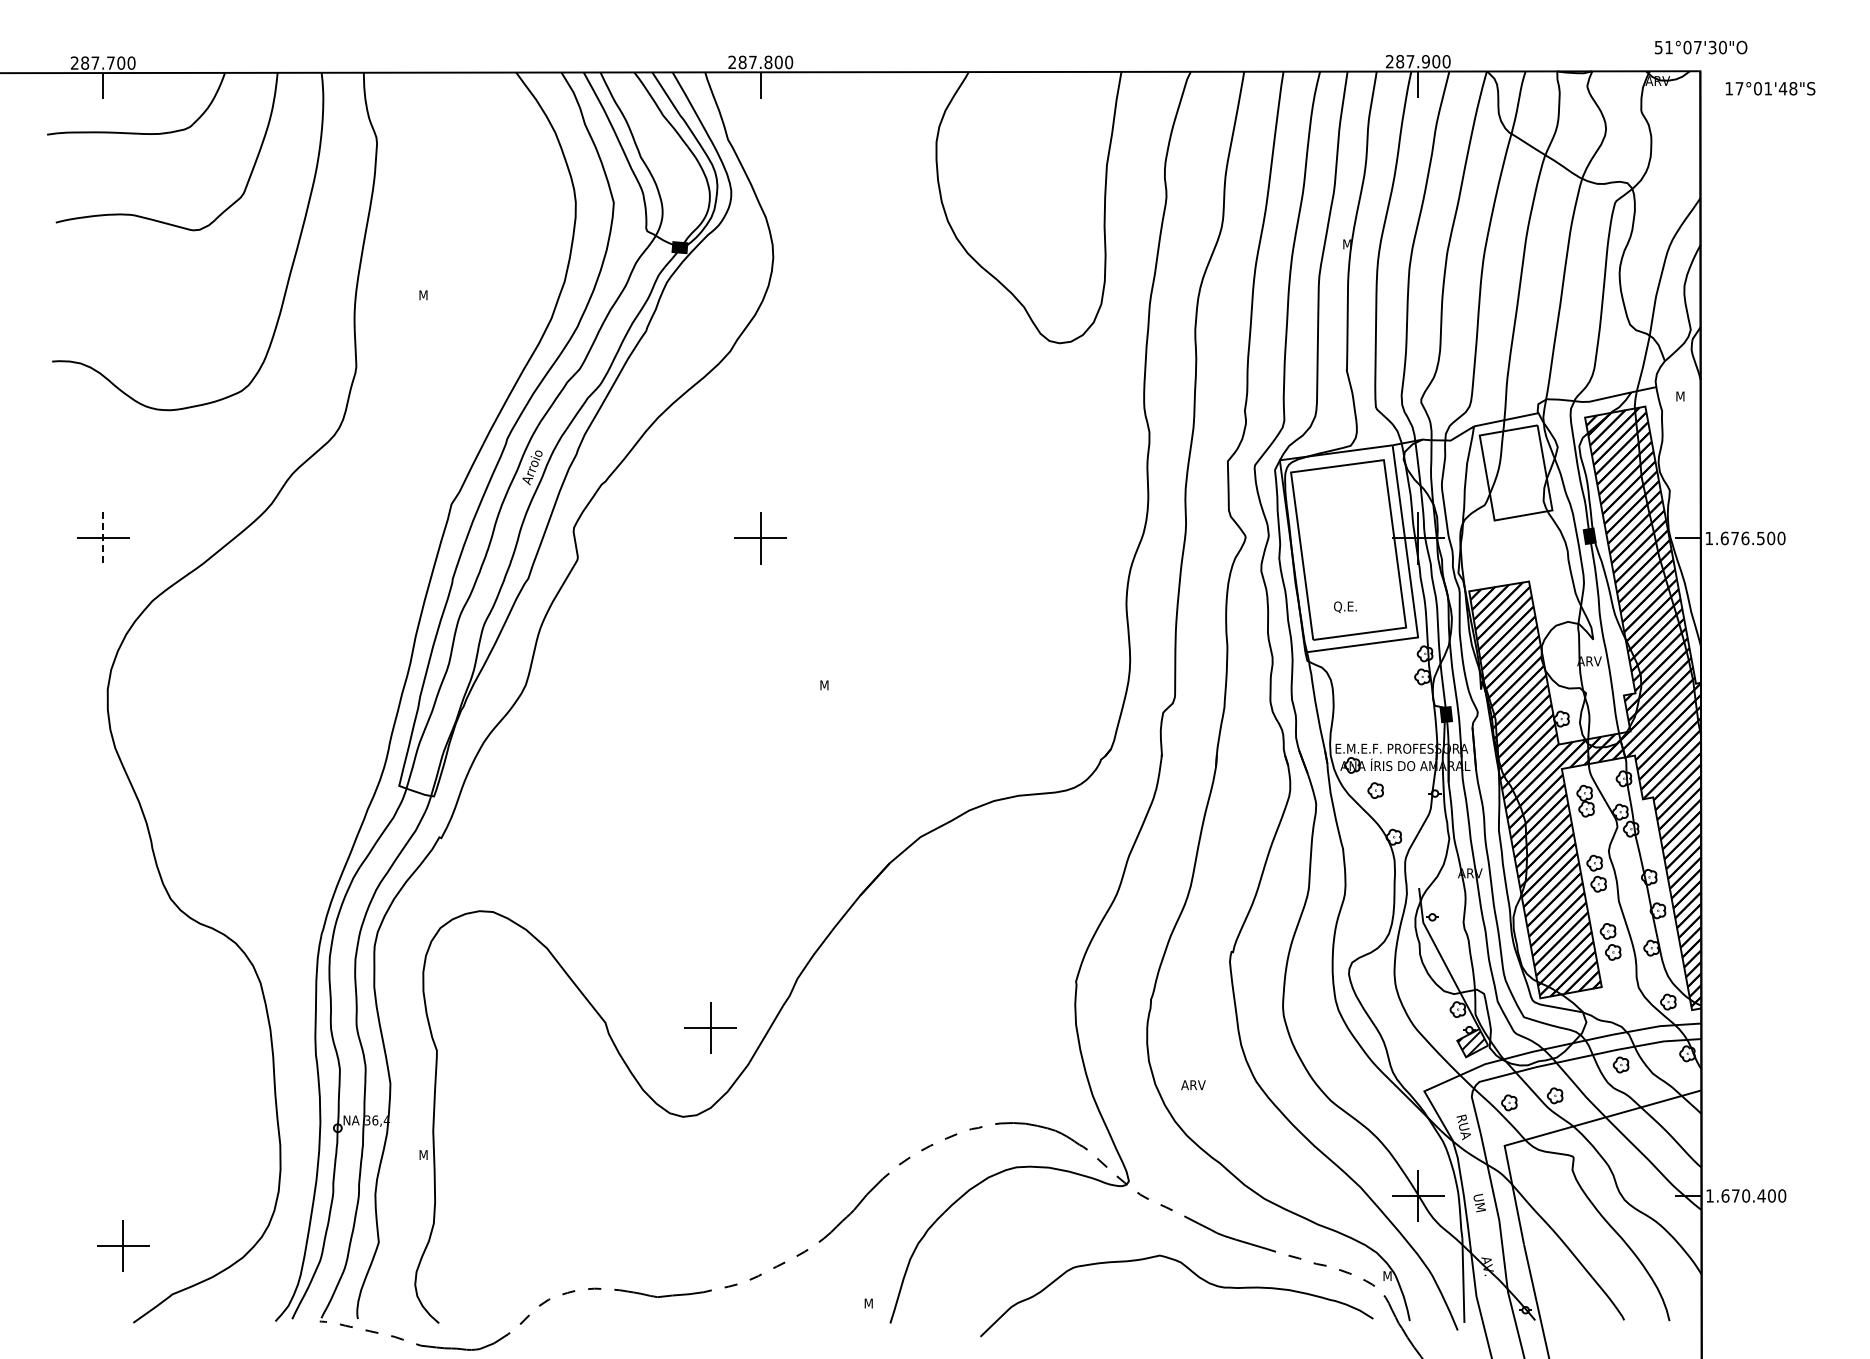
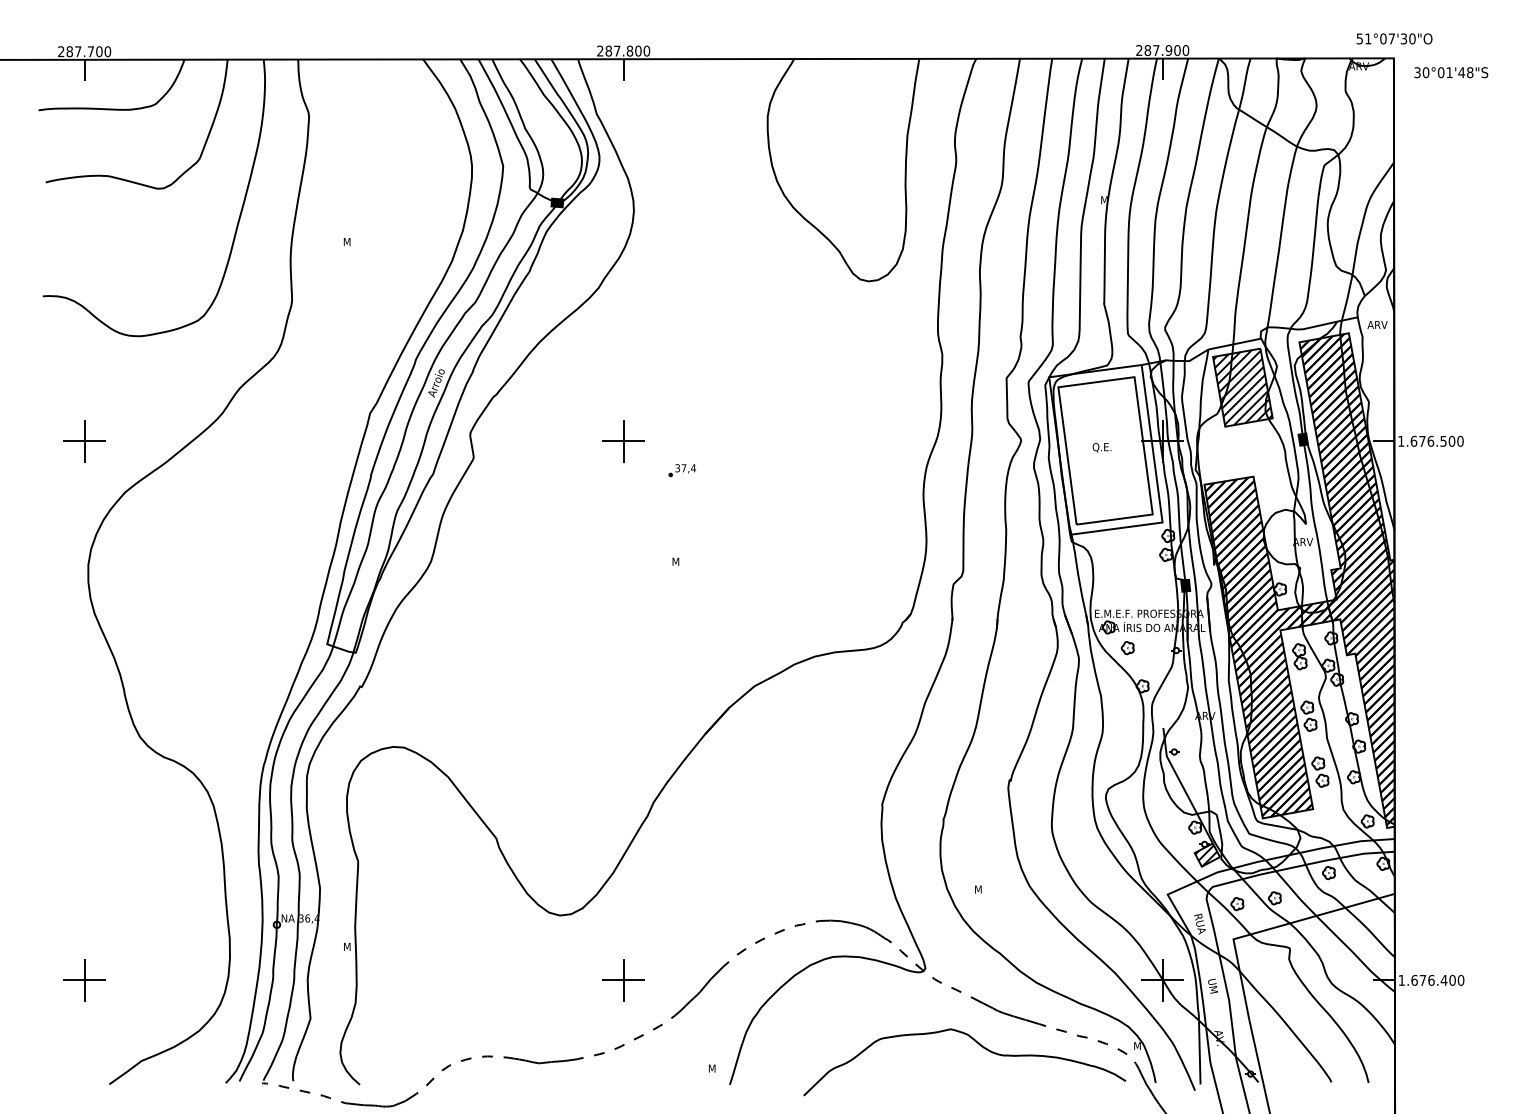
text: (1734, 88) -> (1421, 72), 17°01'48"S -> 30°01'48"S
text: (1680, 396) -> (1377, 324), M -> ARV
hatch: (1515, 472) -> (1242, 387), added
line: (103, 538) -> (84, 441), dashed -> solid
part: (832, 573) -> (682, 470), added
text: (1345, 607) -> (1102, 447), moved
part: (710, 1027) -> (623, 980), moved
text: (1193, 1085) -> (978, 889), ARV -> M
text: (1746, 1195) -> (1431, 980), 1.670.400 -> 1.676.400
part: (123, 1245) -> (84, 980), moved

